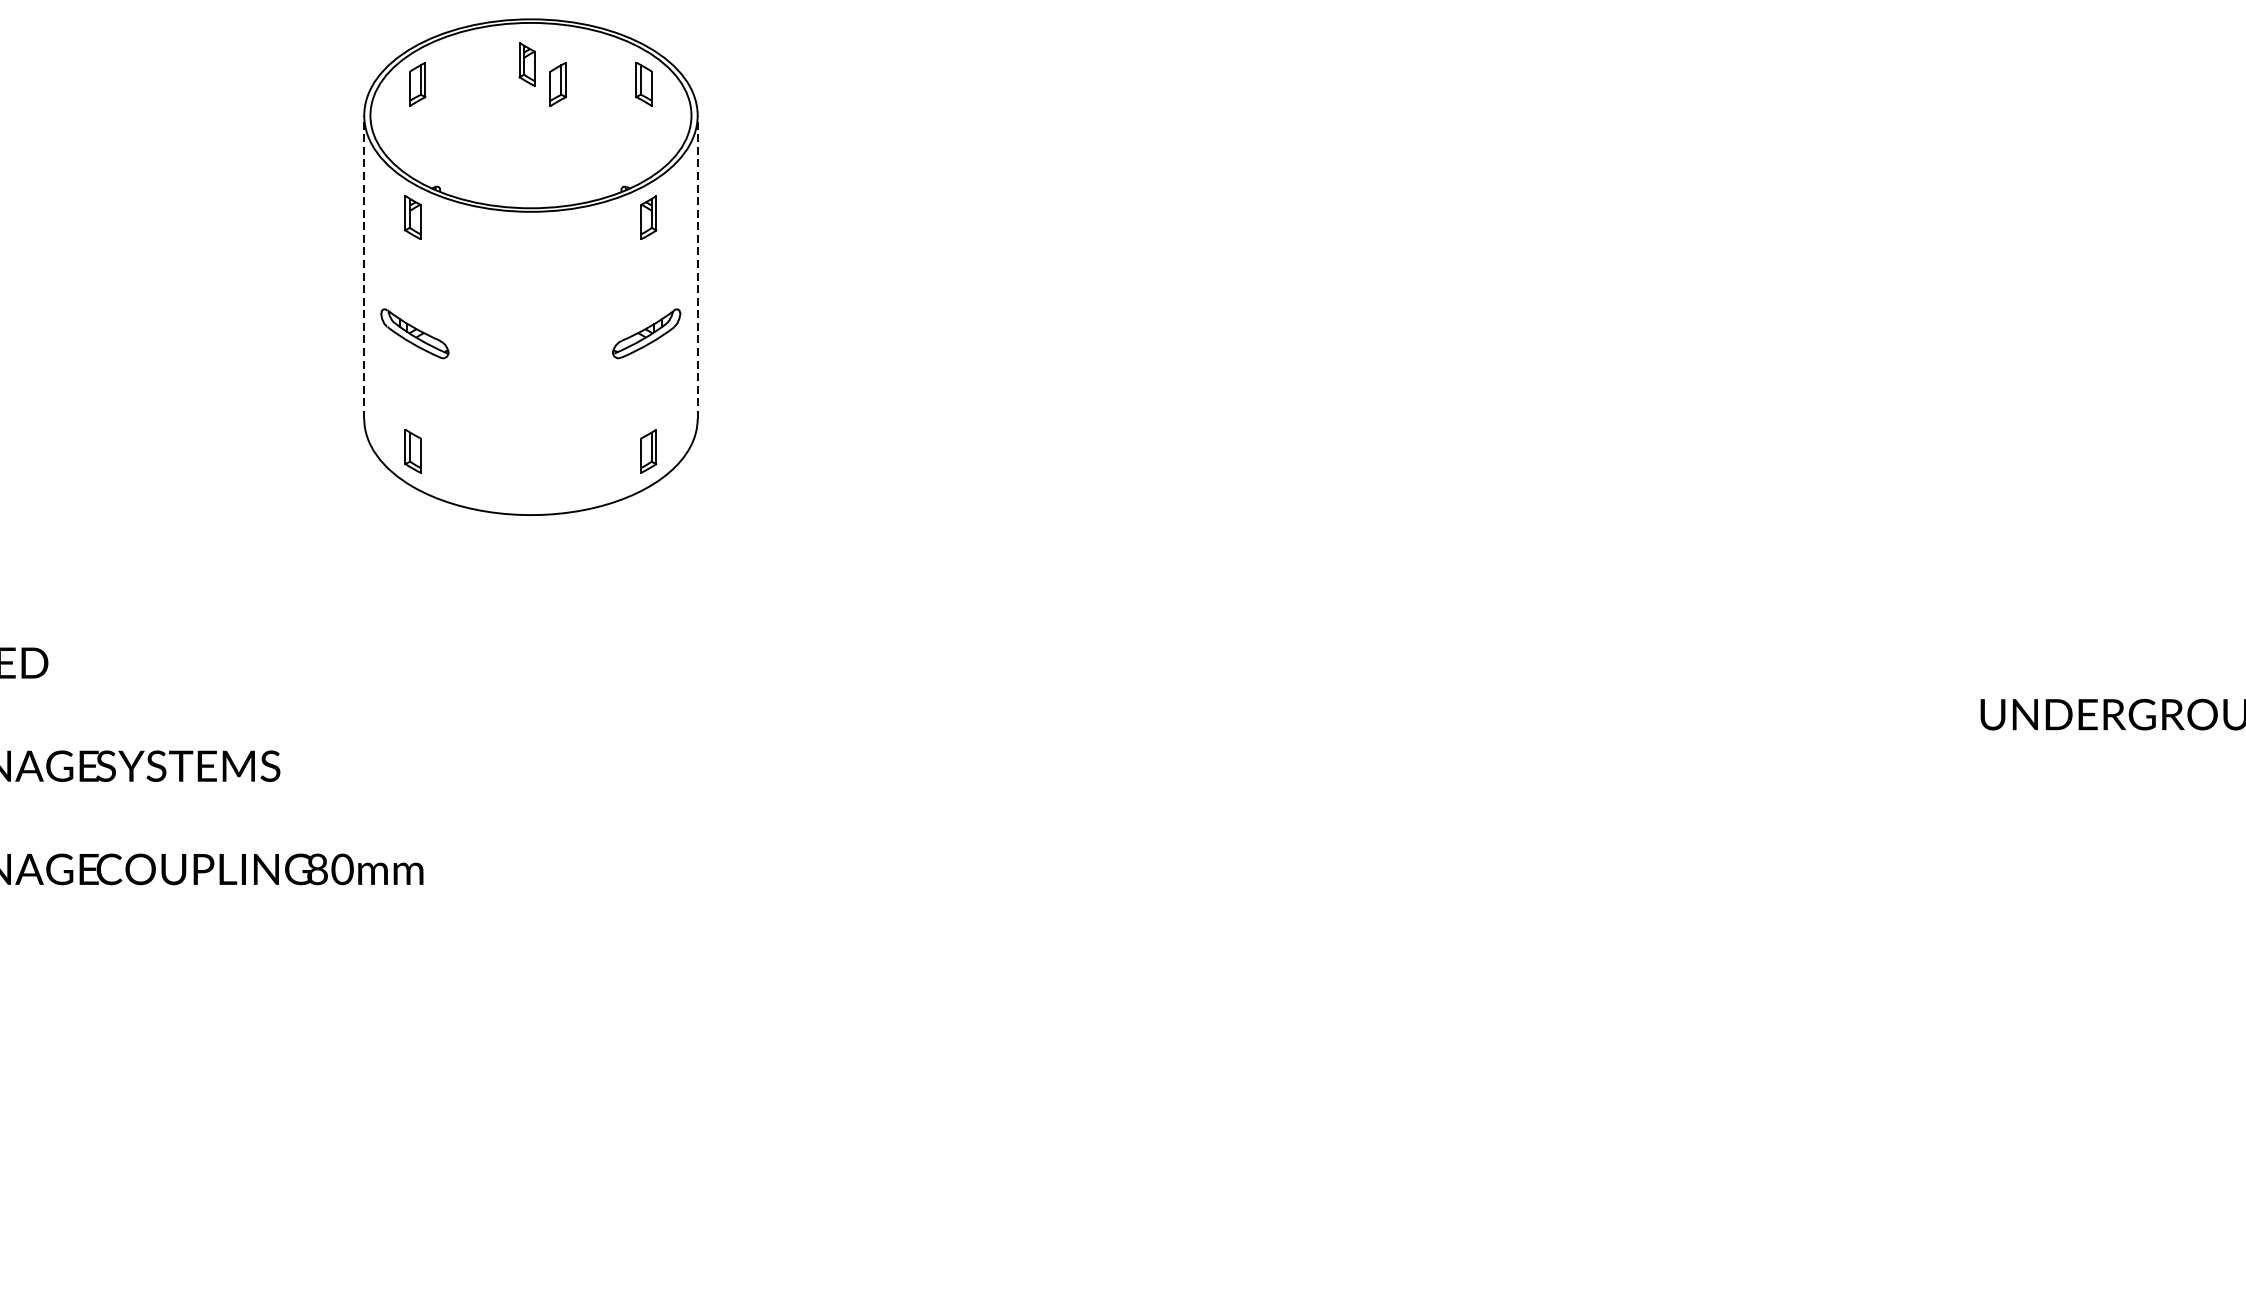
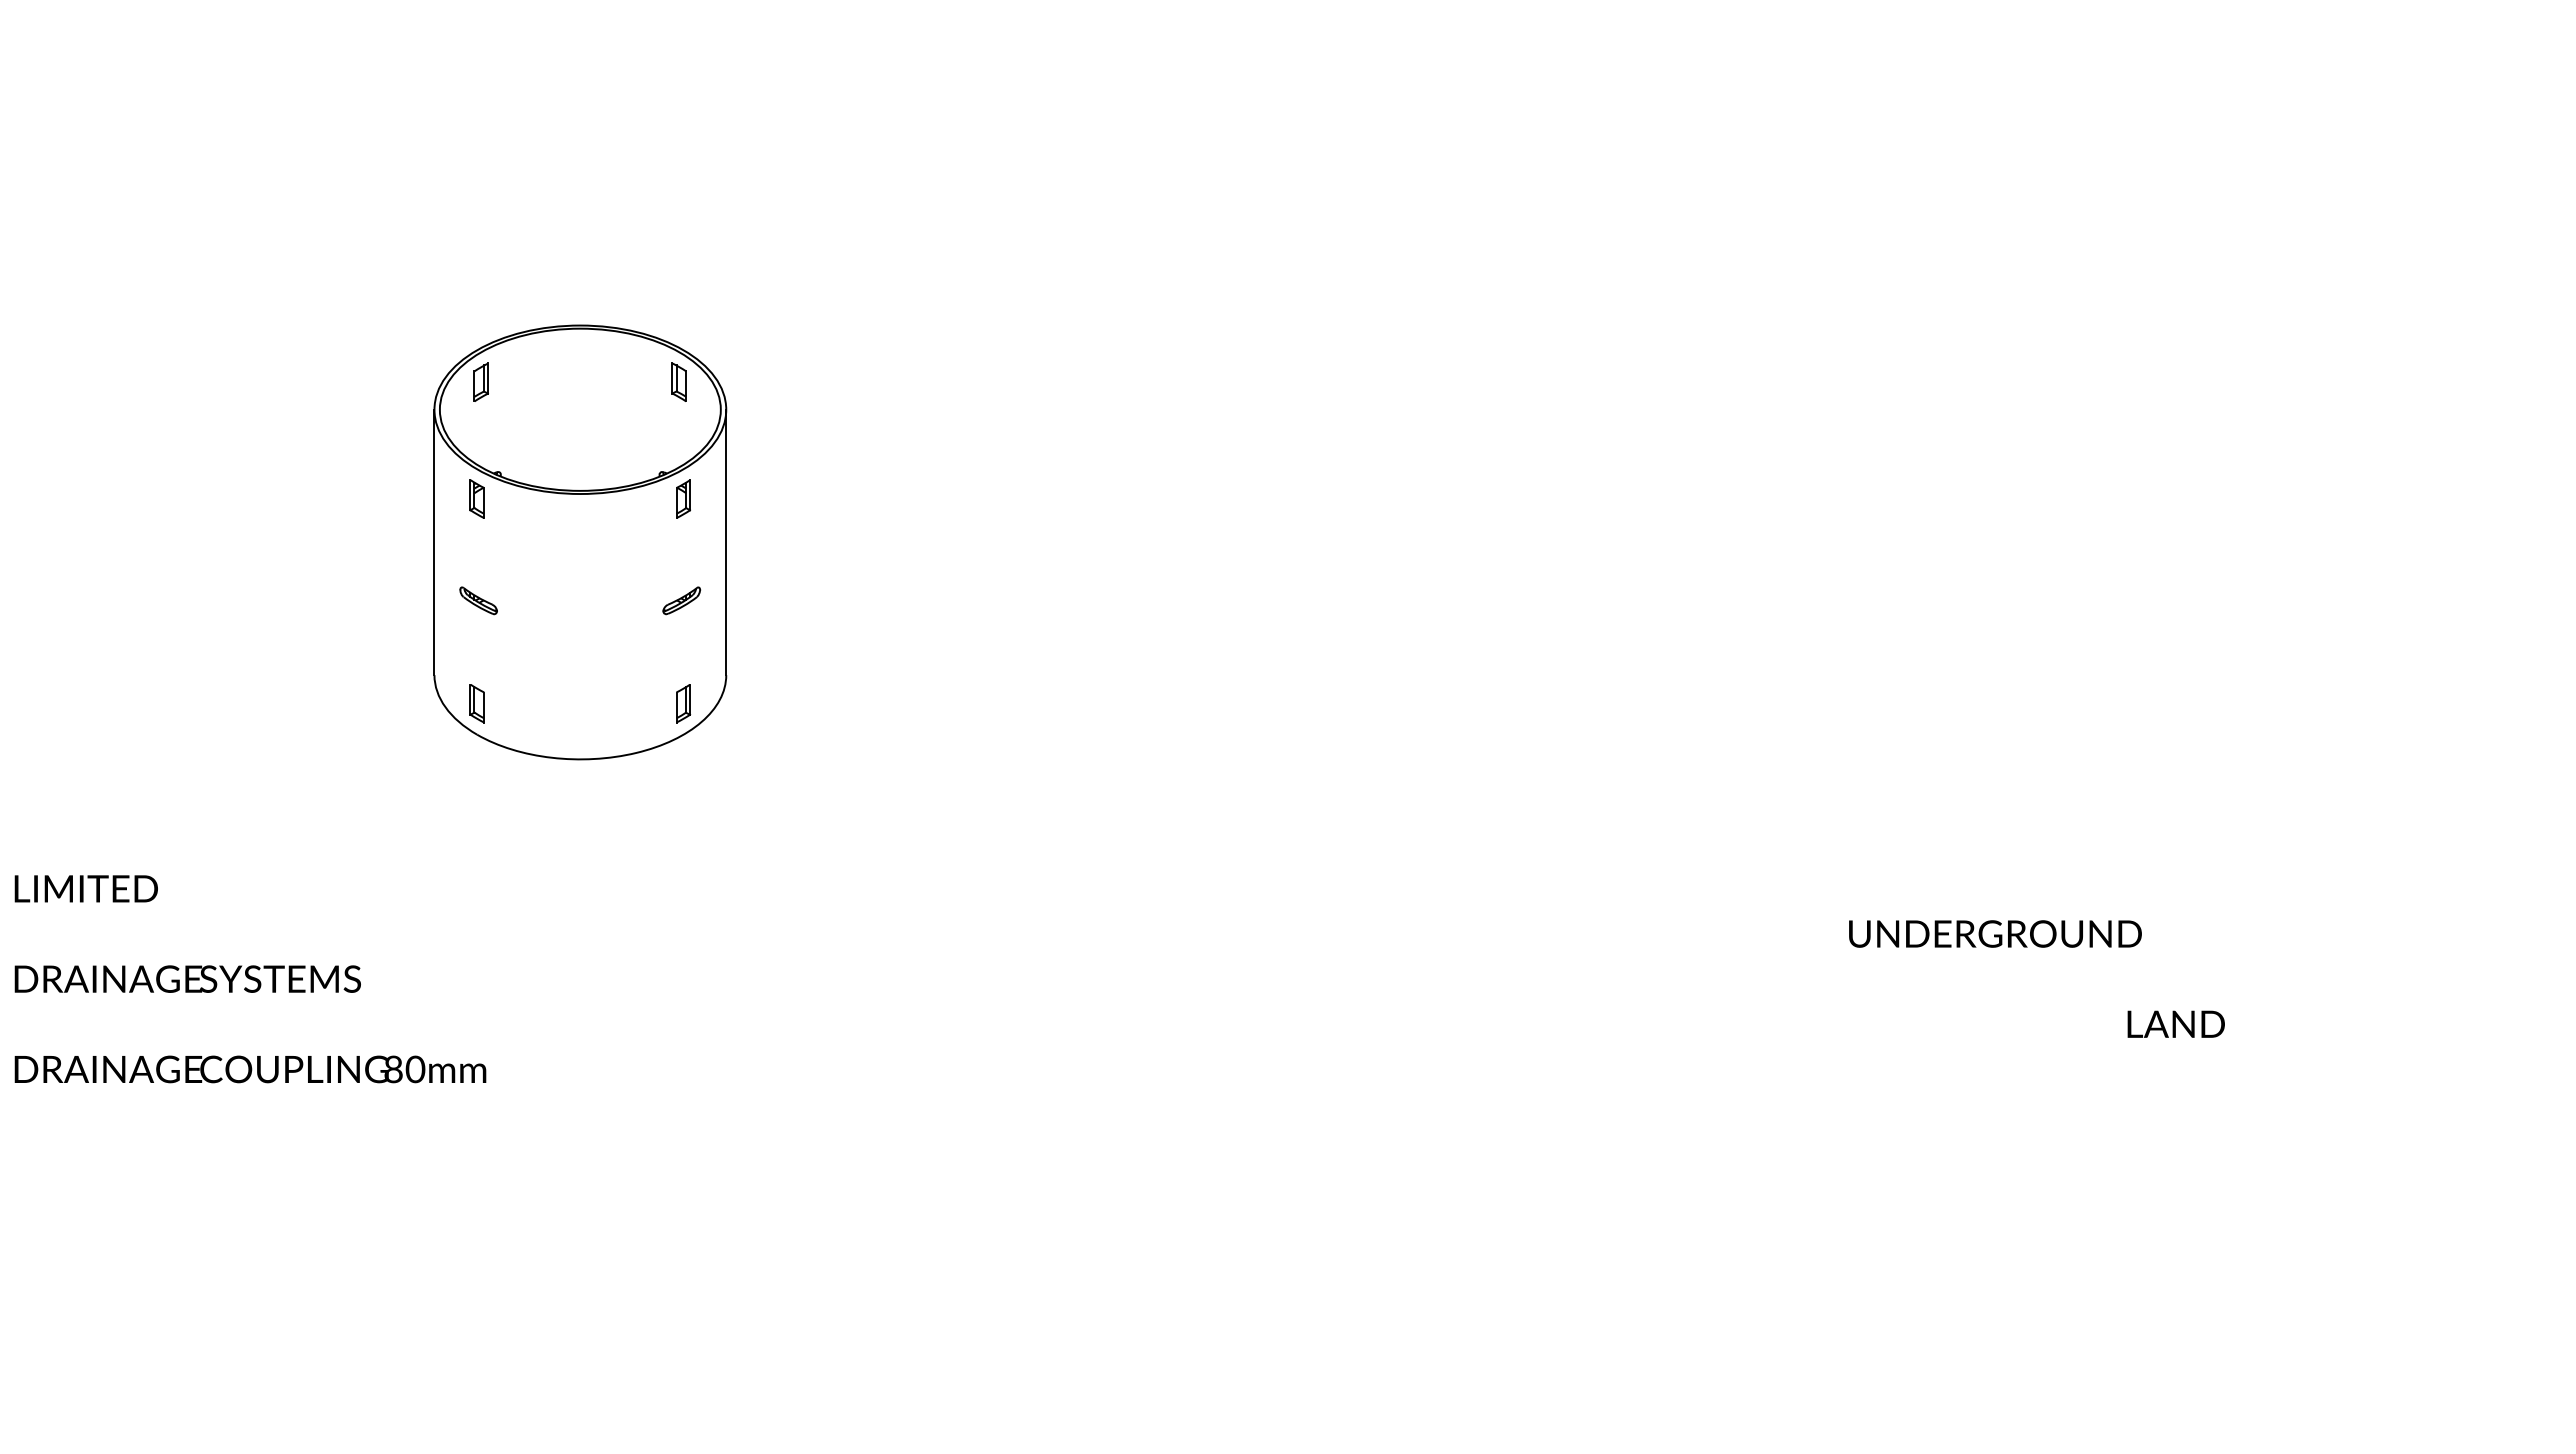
part: (526, 63) -> (576, 364), removed
part: (557, 83) -> (603, 381), removed
line: (364, 267) -> (434, 542), dashed -> solid
line: (697, 267) -> (726, 542), dashed -> solid
part: (414, 333) -> (478, 600), size x0.62
part: (646, 333) -> (681, 600), size x0.62

